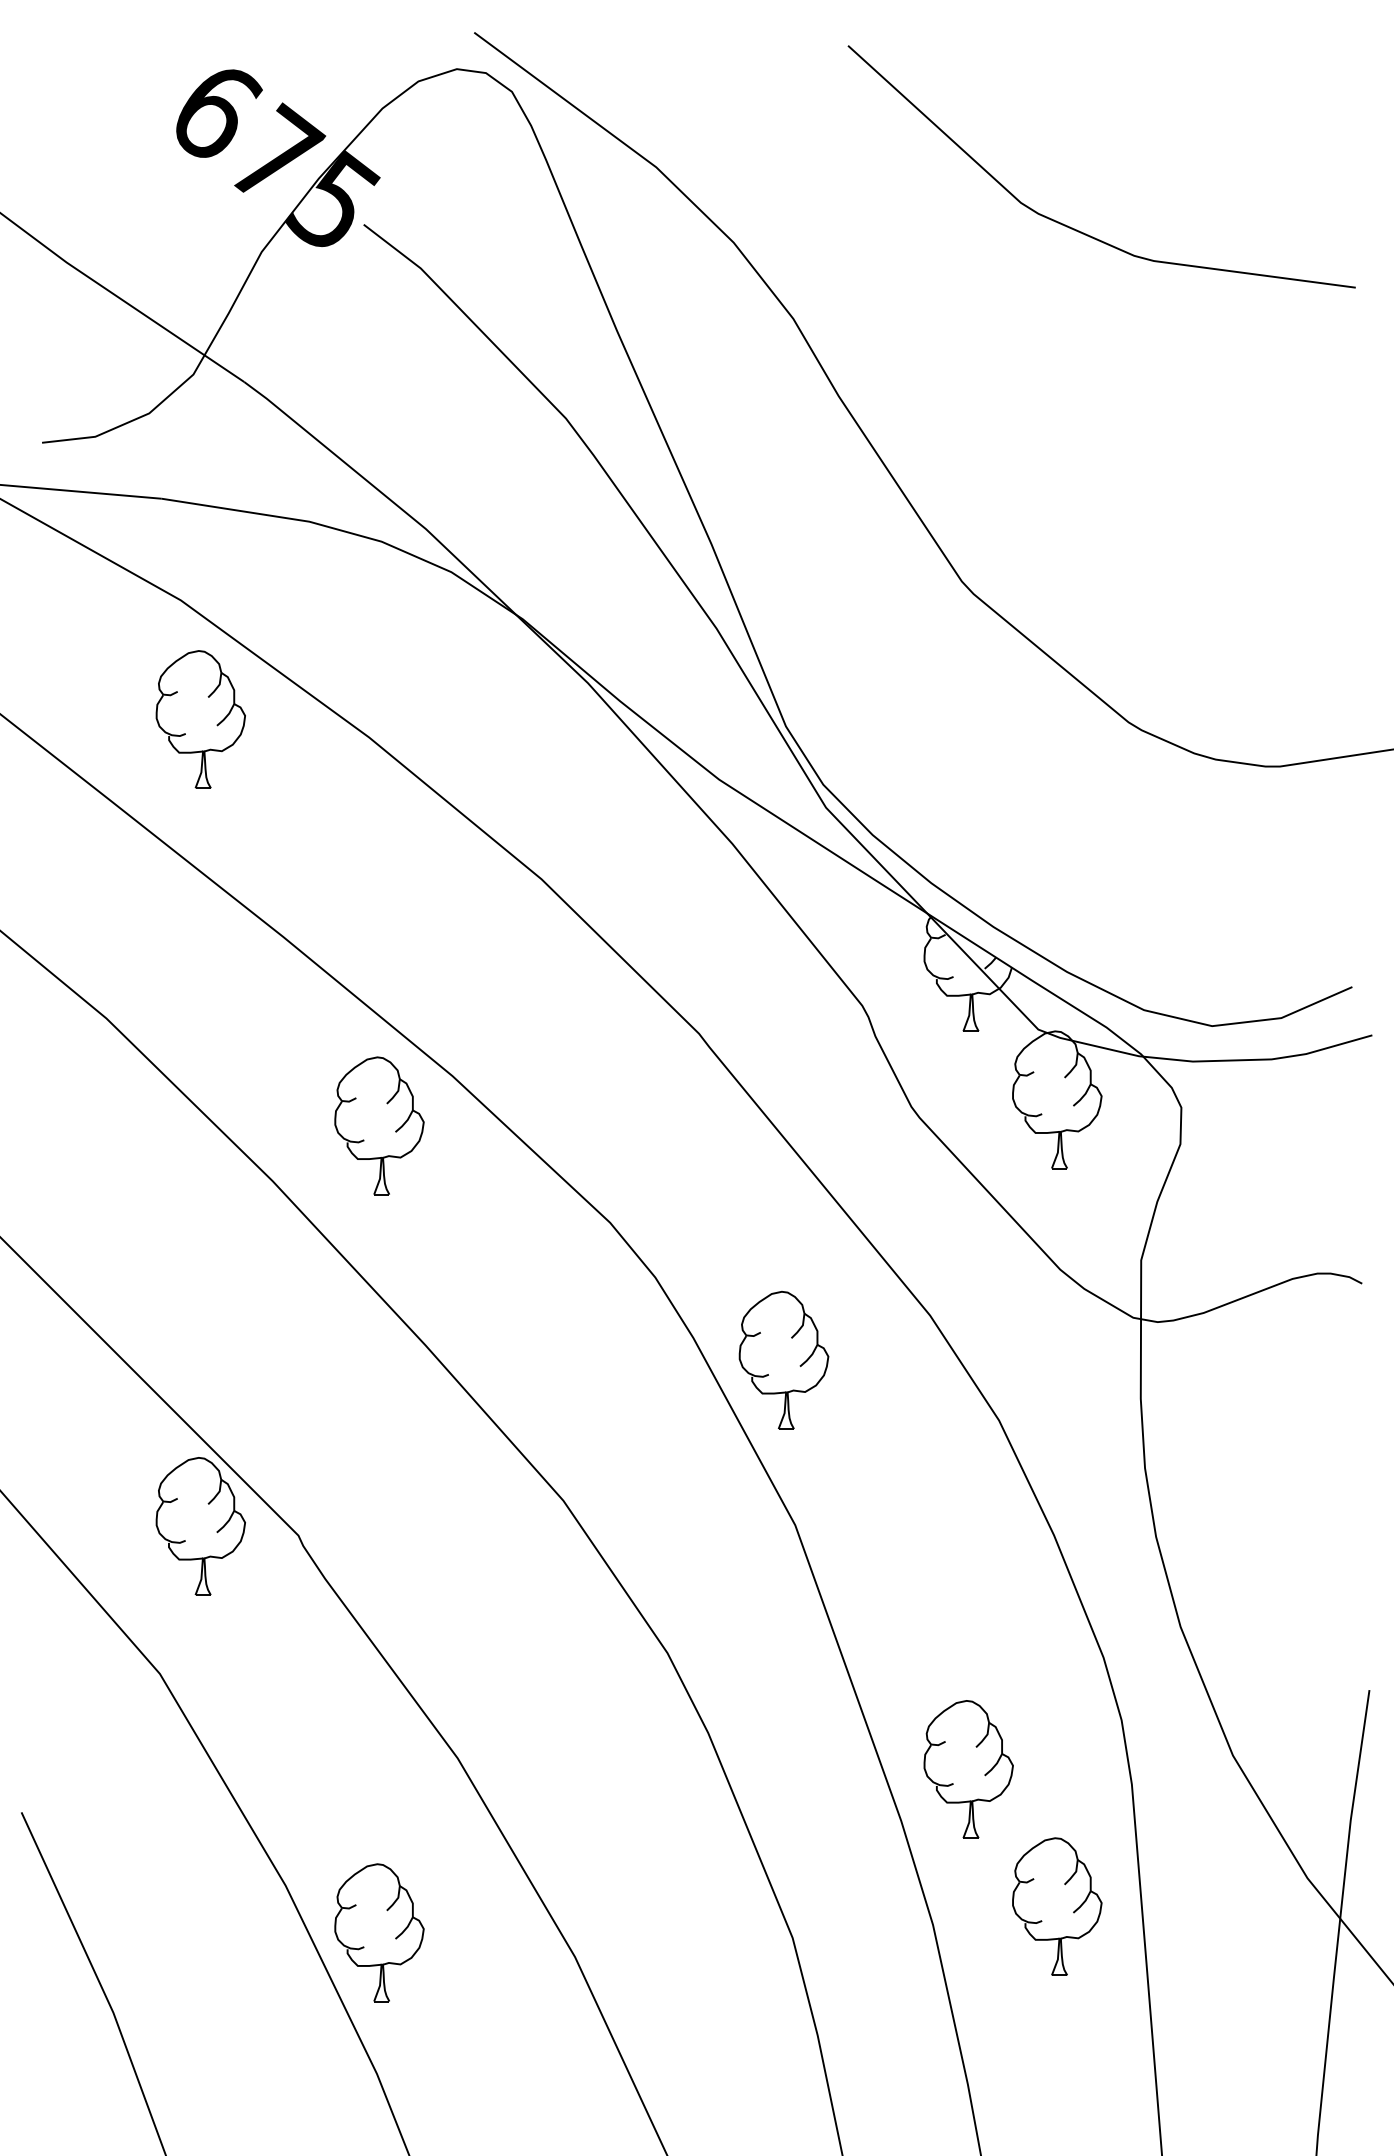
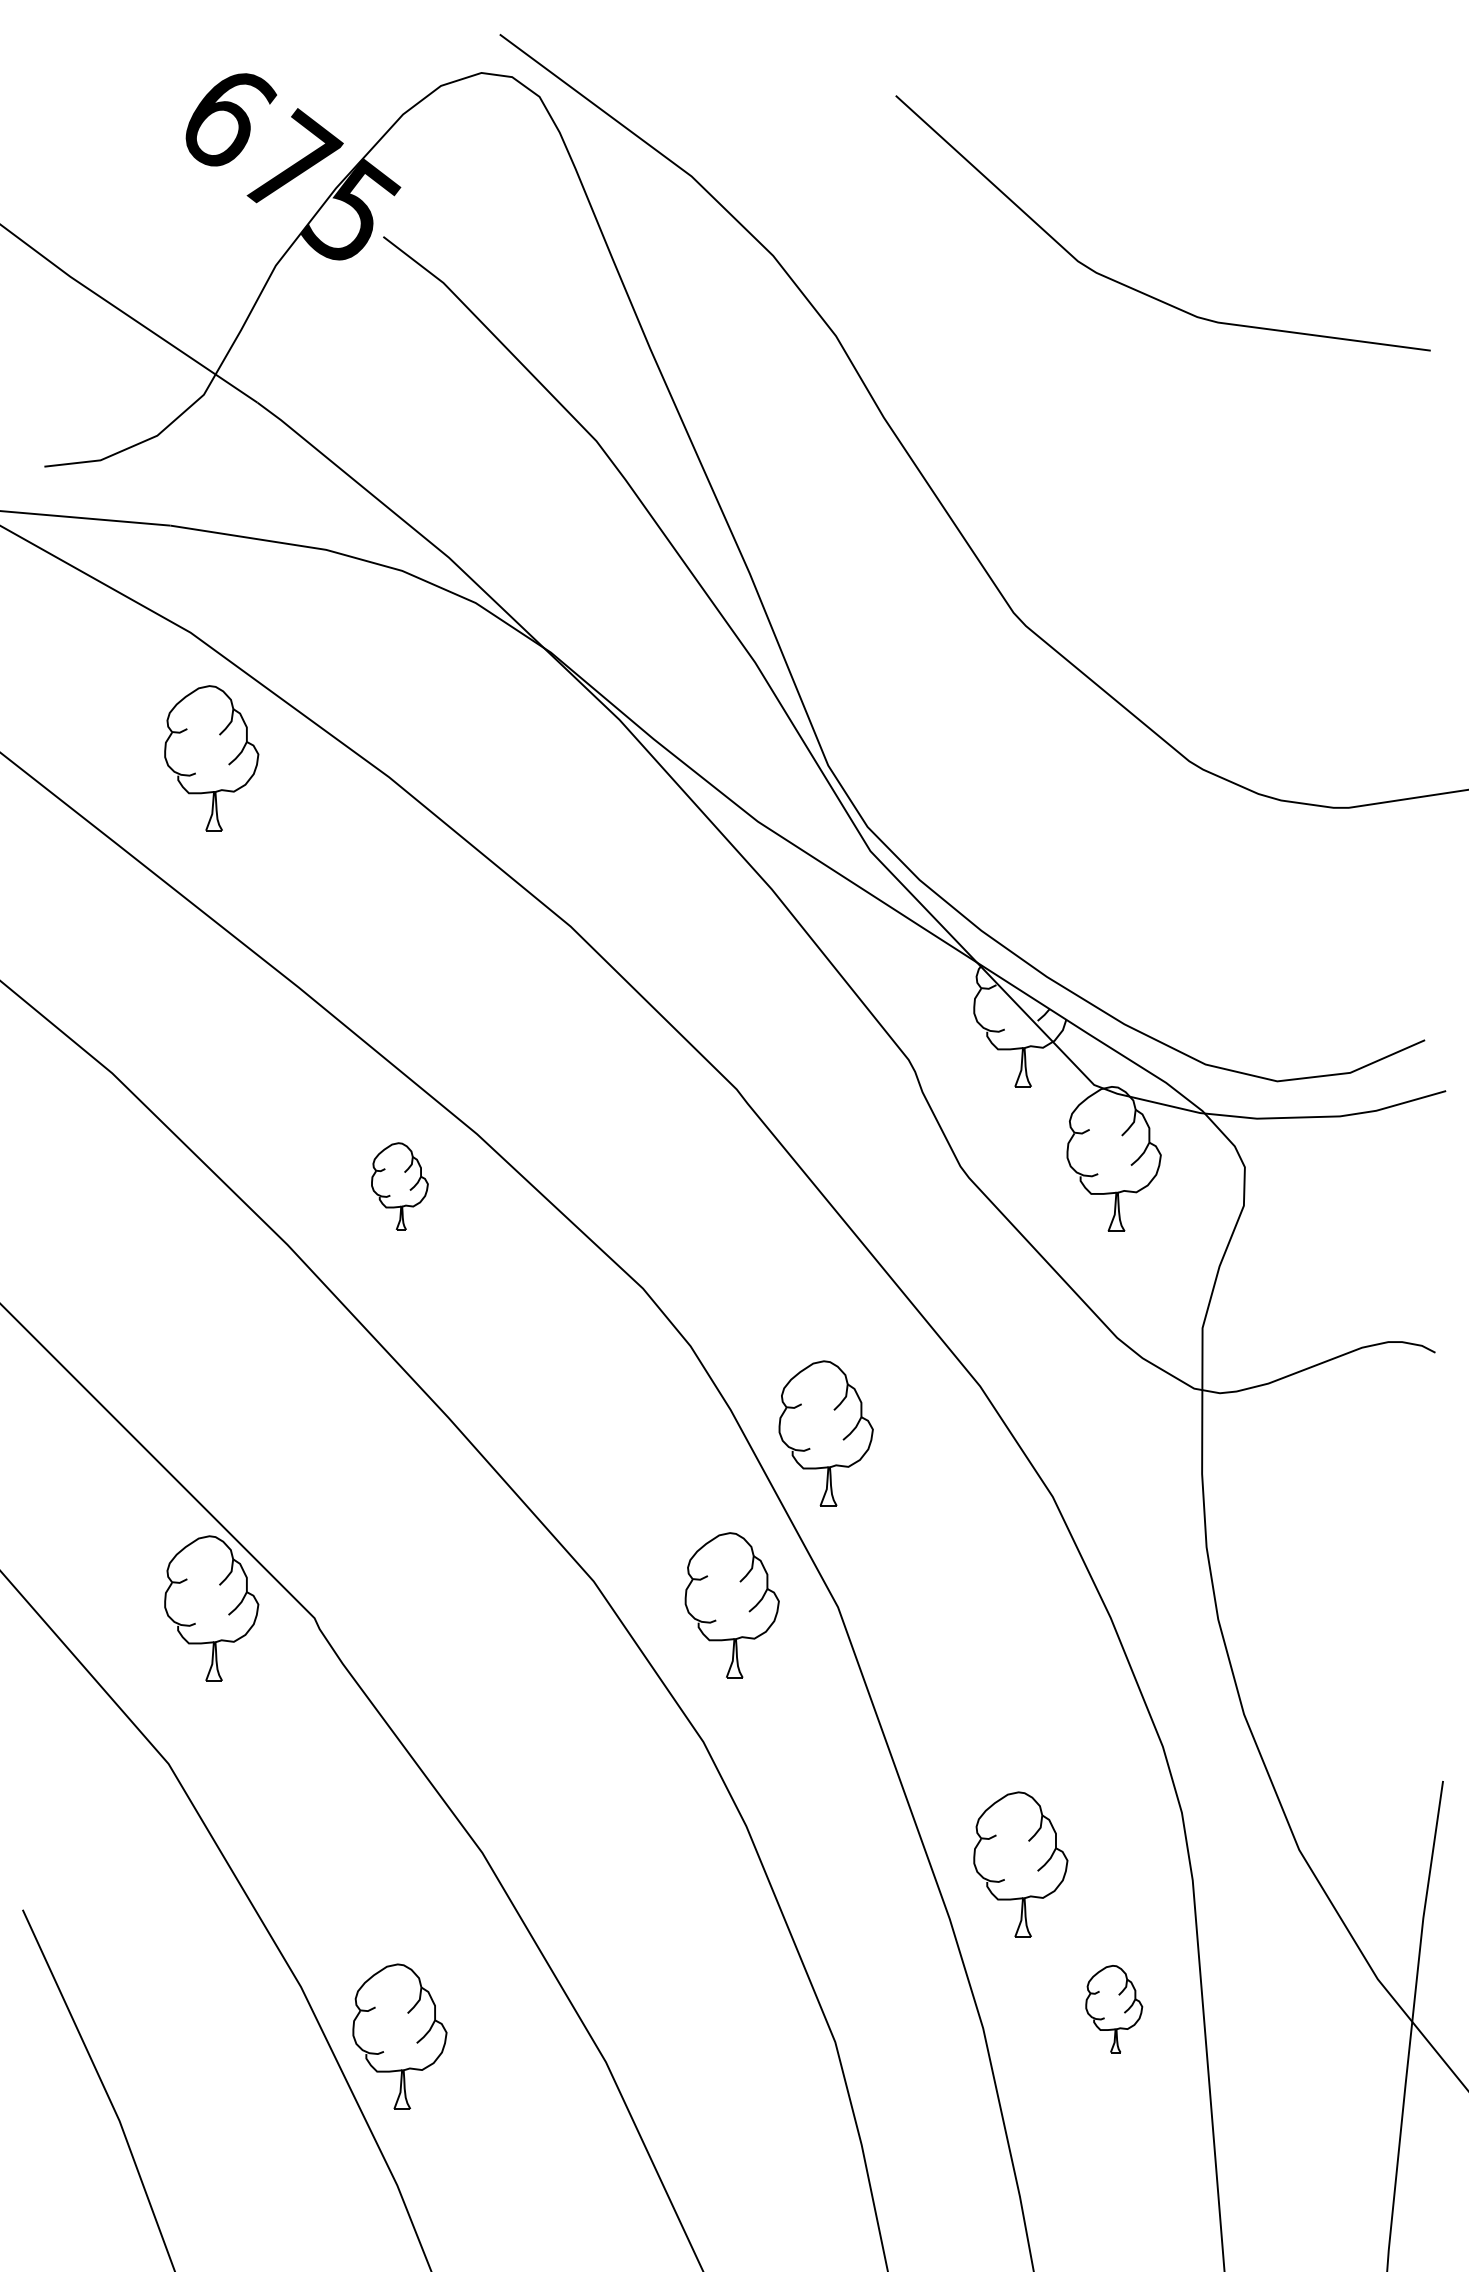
curve: (1077, 229) -> (1137, 289), moved
part: (379, 1125) -> (399, 1186), size x0.6
part: (694, 1523) -> (731, 1605), added
part: (1057, 1906) -> (1114, 2008), size x0.6

